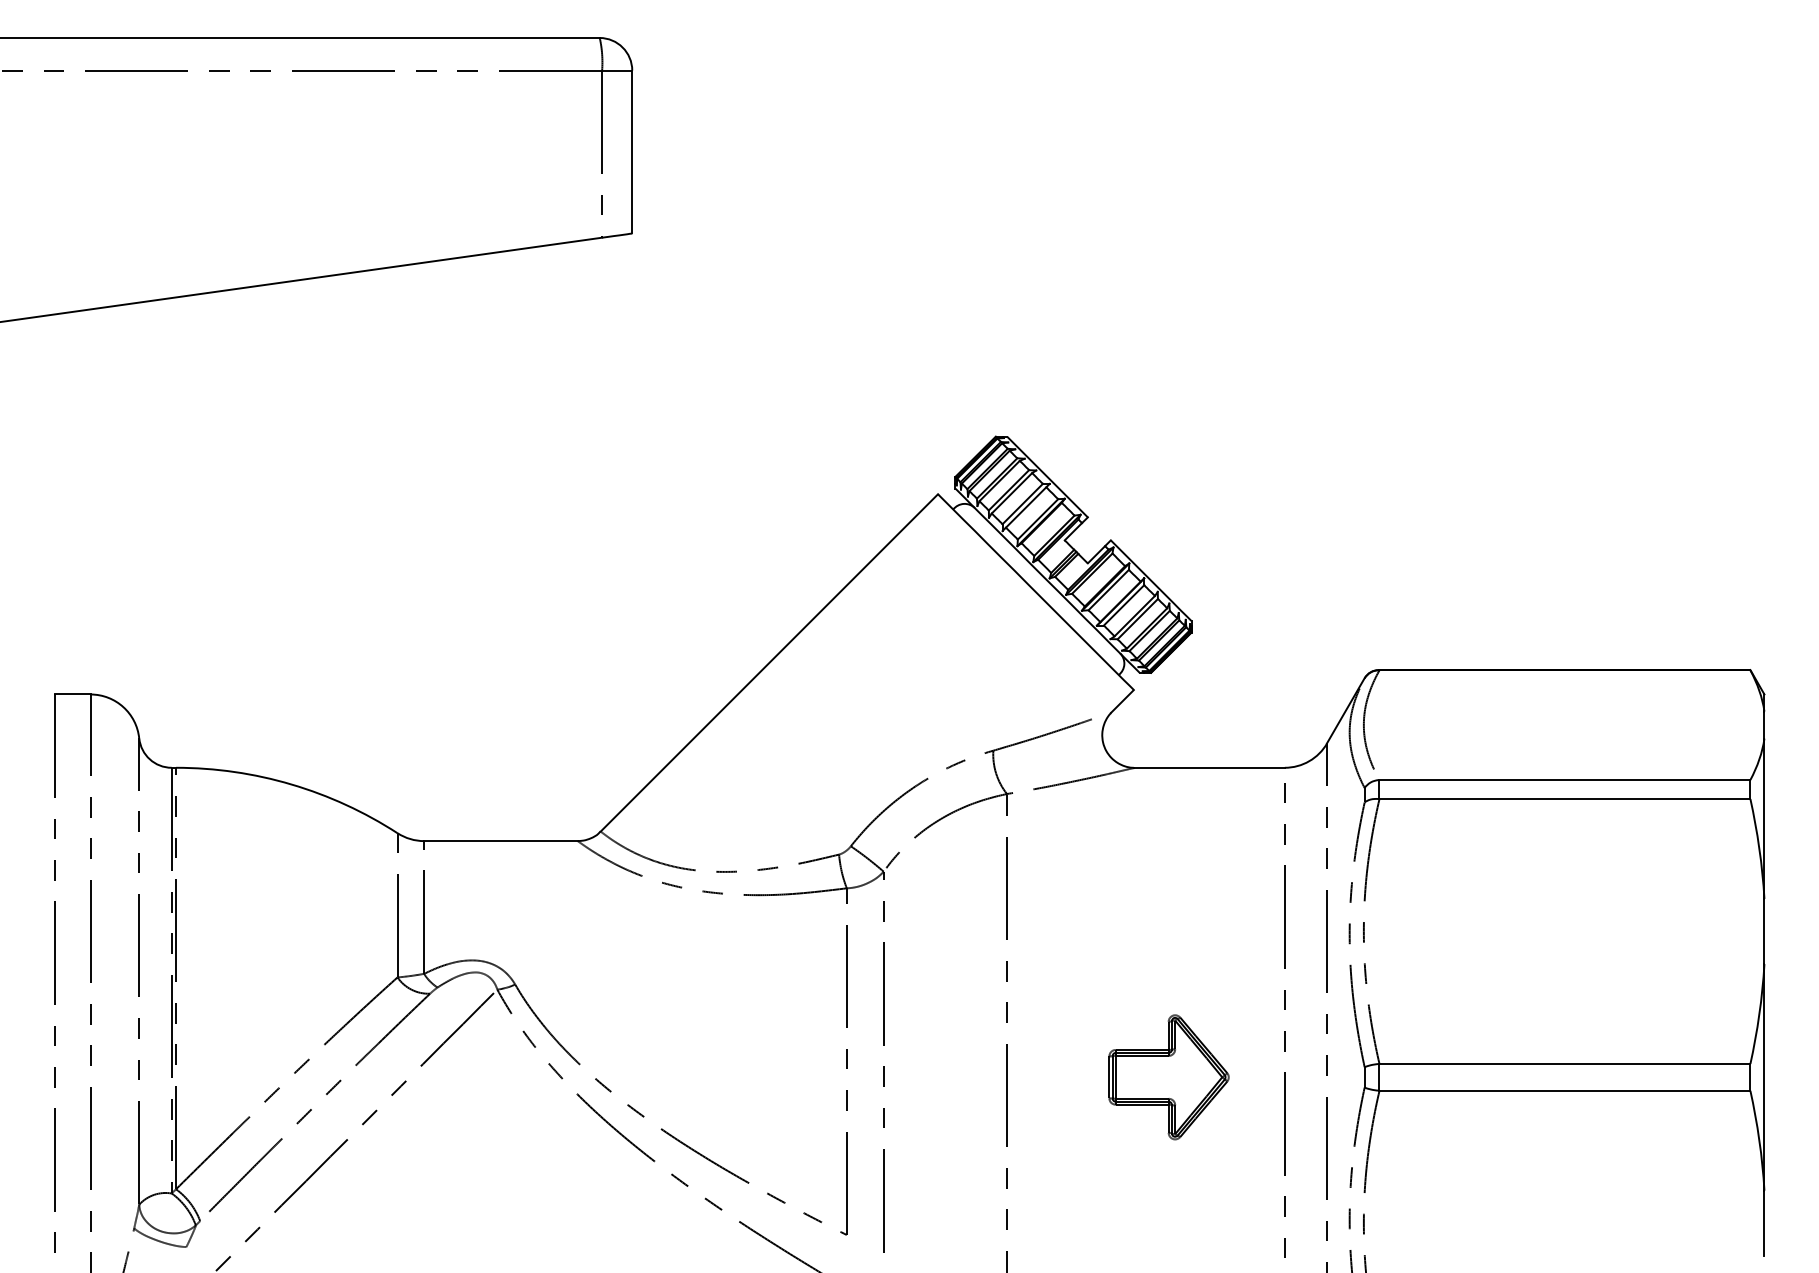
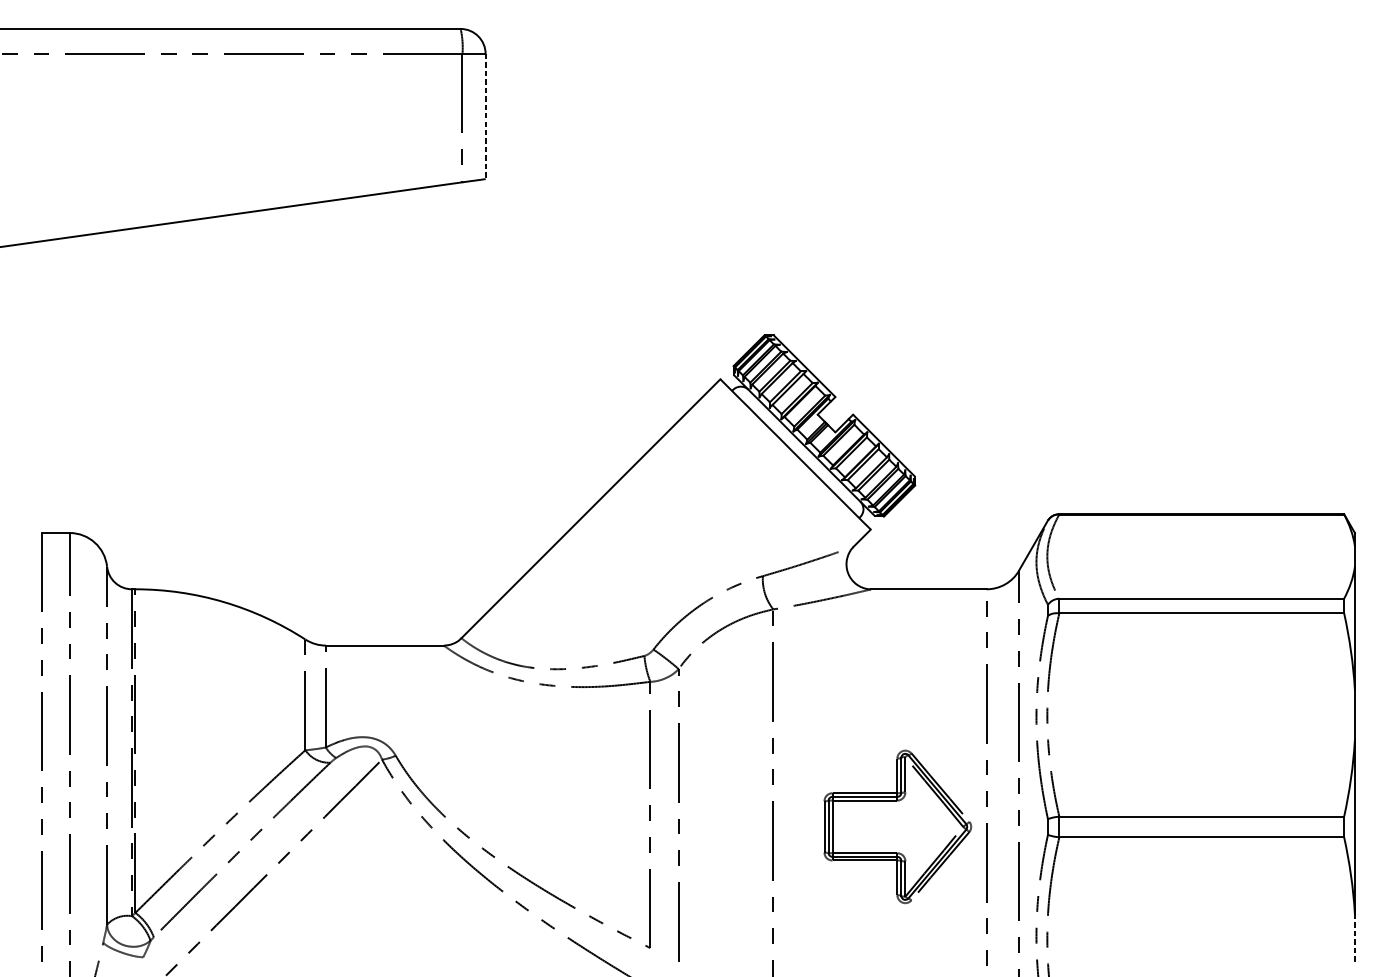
line: (632, 152) -> (485, 116), solid -> dashed
part: (1168, 1077) -> (897, 827), size x1.6
line: (1764, 1223) -> (1354, 939), solid -> dashed

